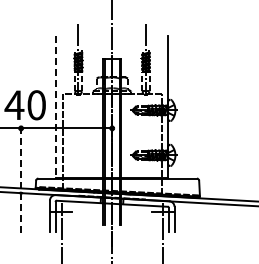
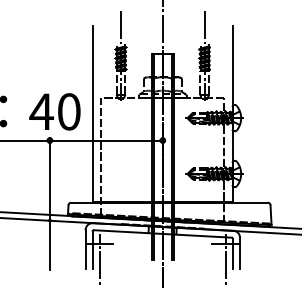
line: (55, 107) -> (92, 114), dashed -> solid
line: (21, 179) -> (50, 203), dashed -> solid

